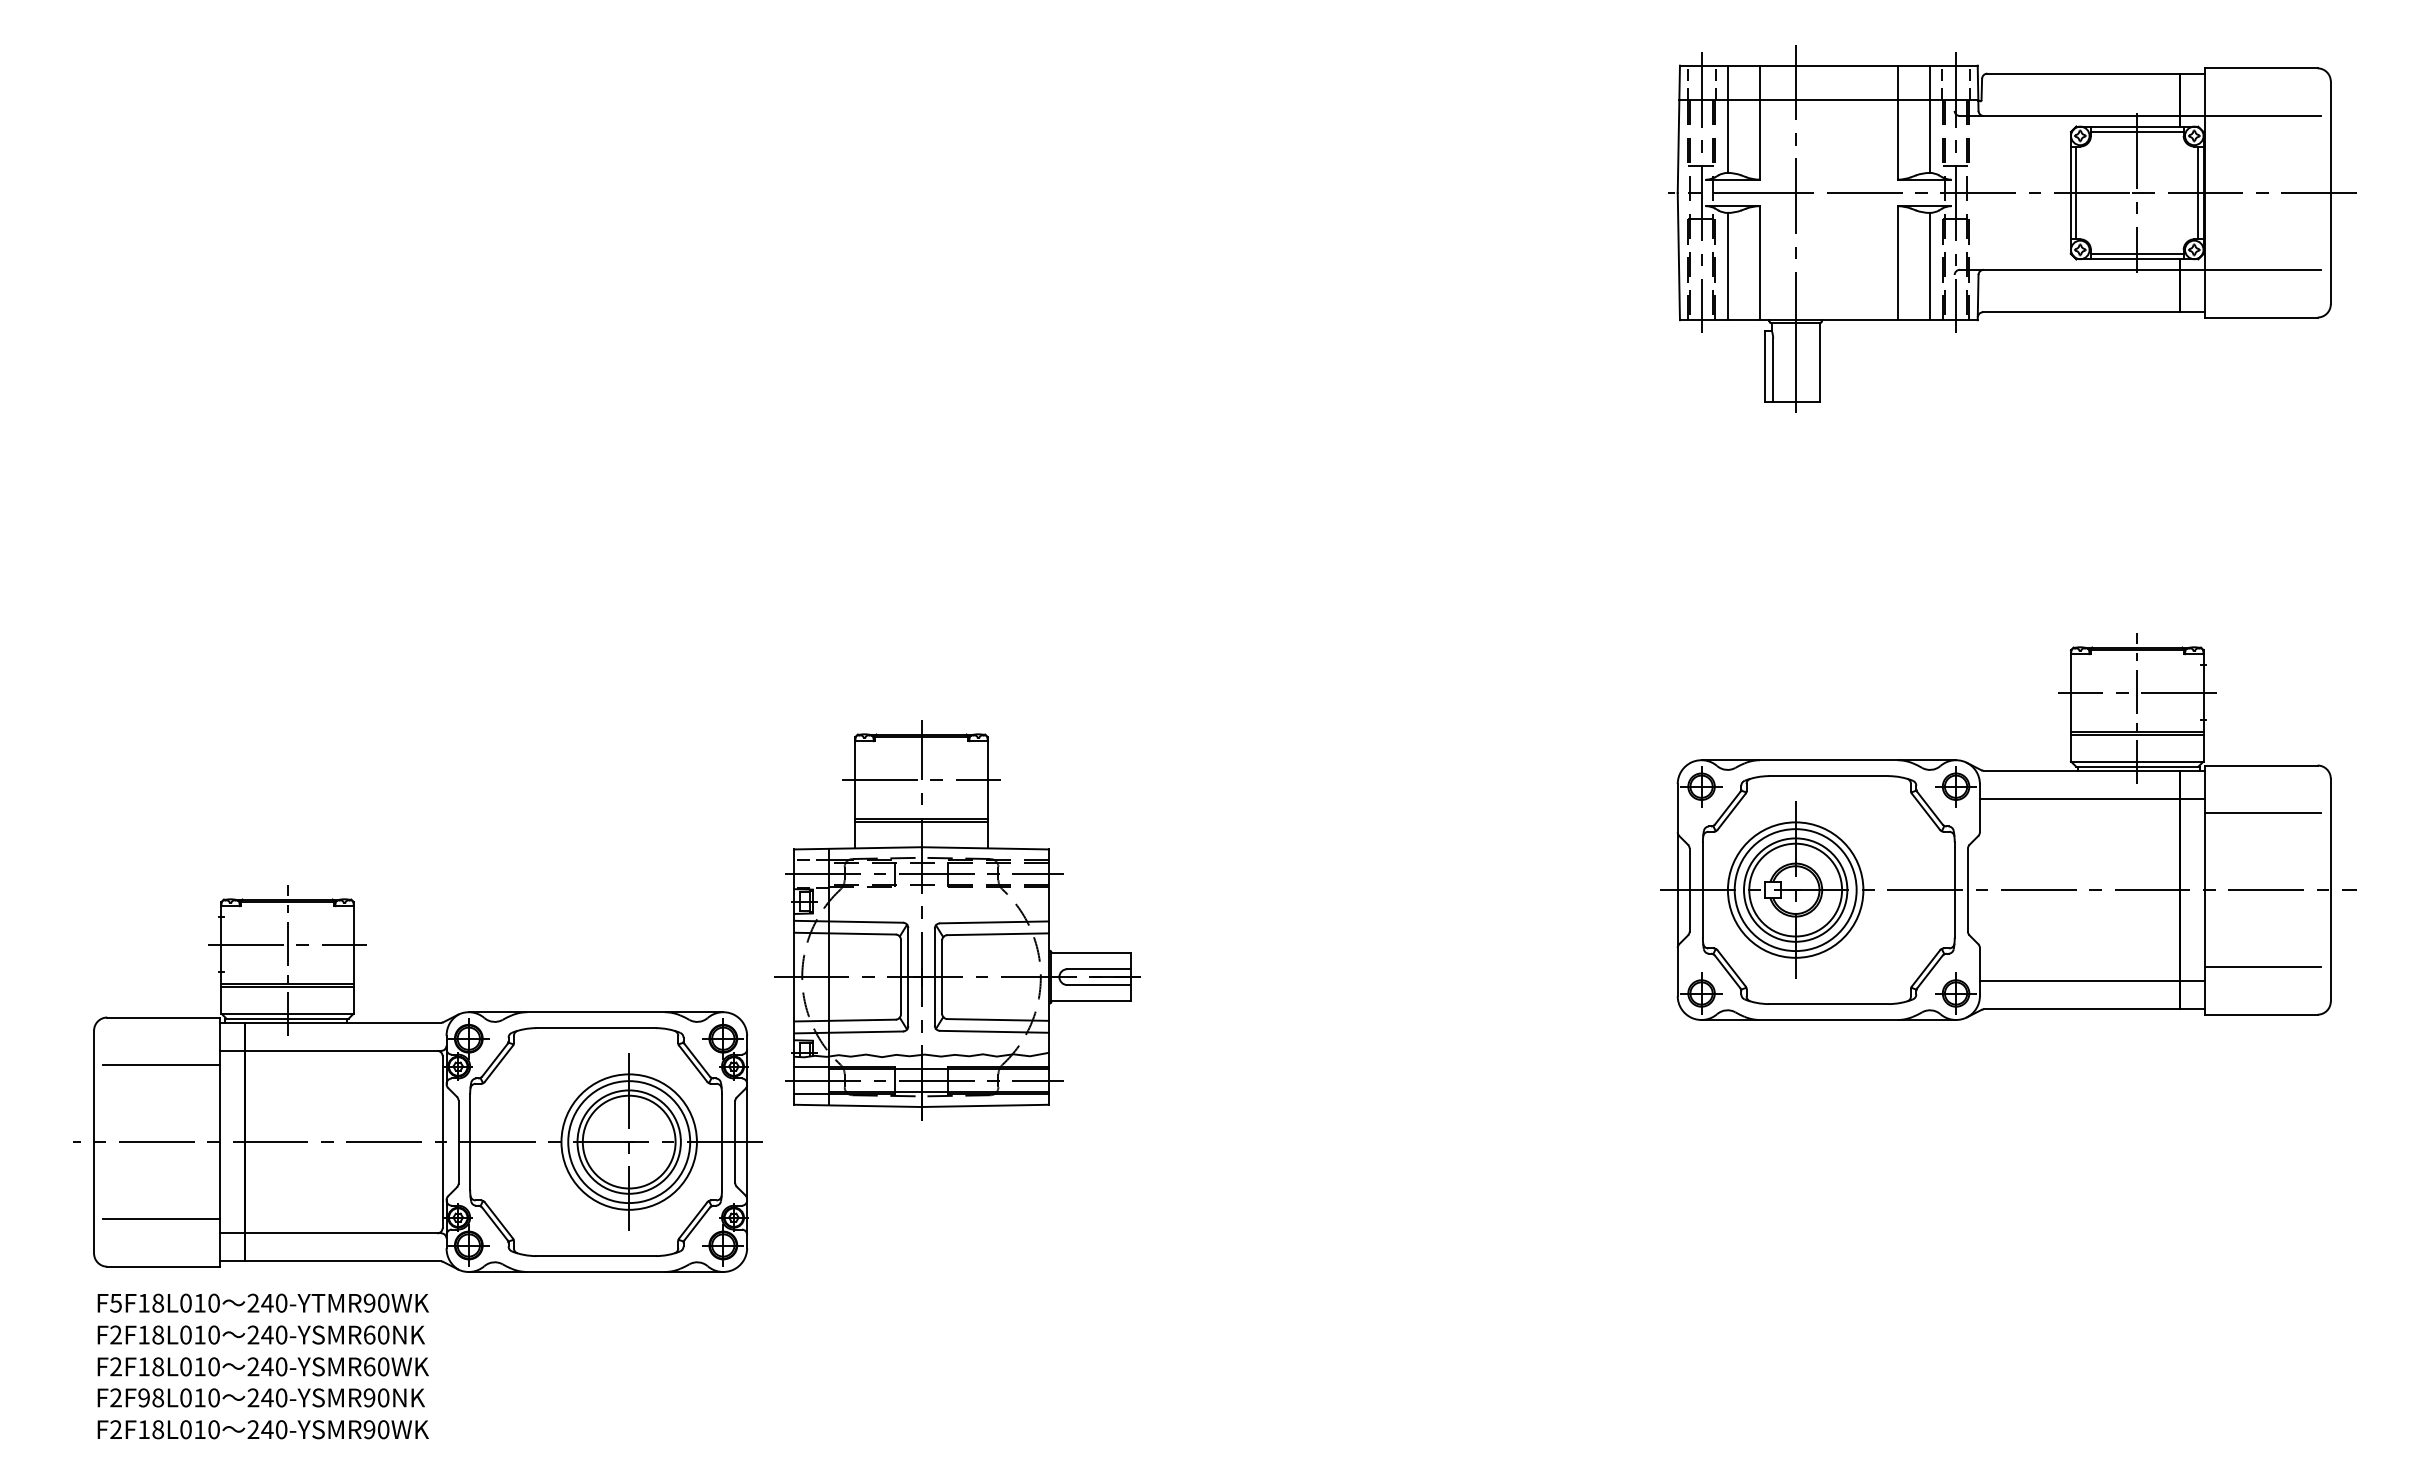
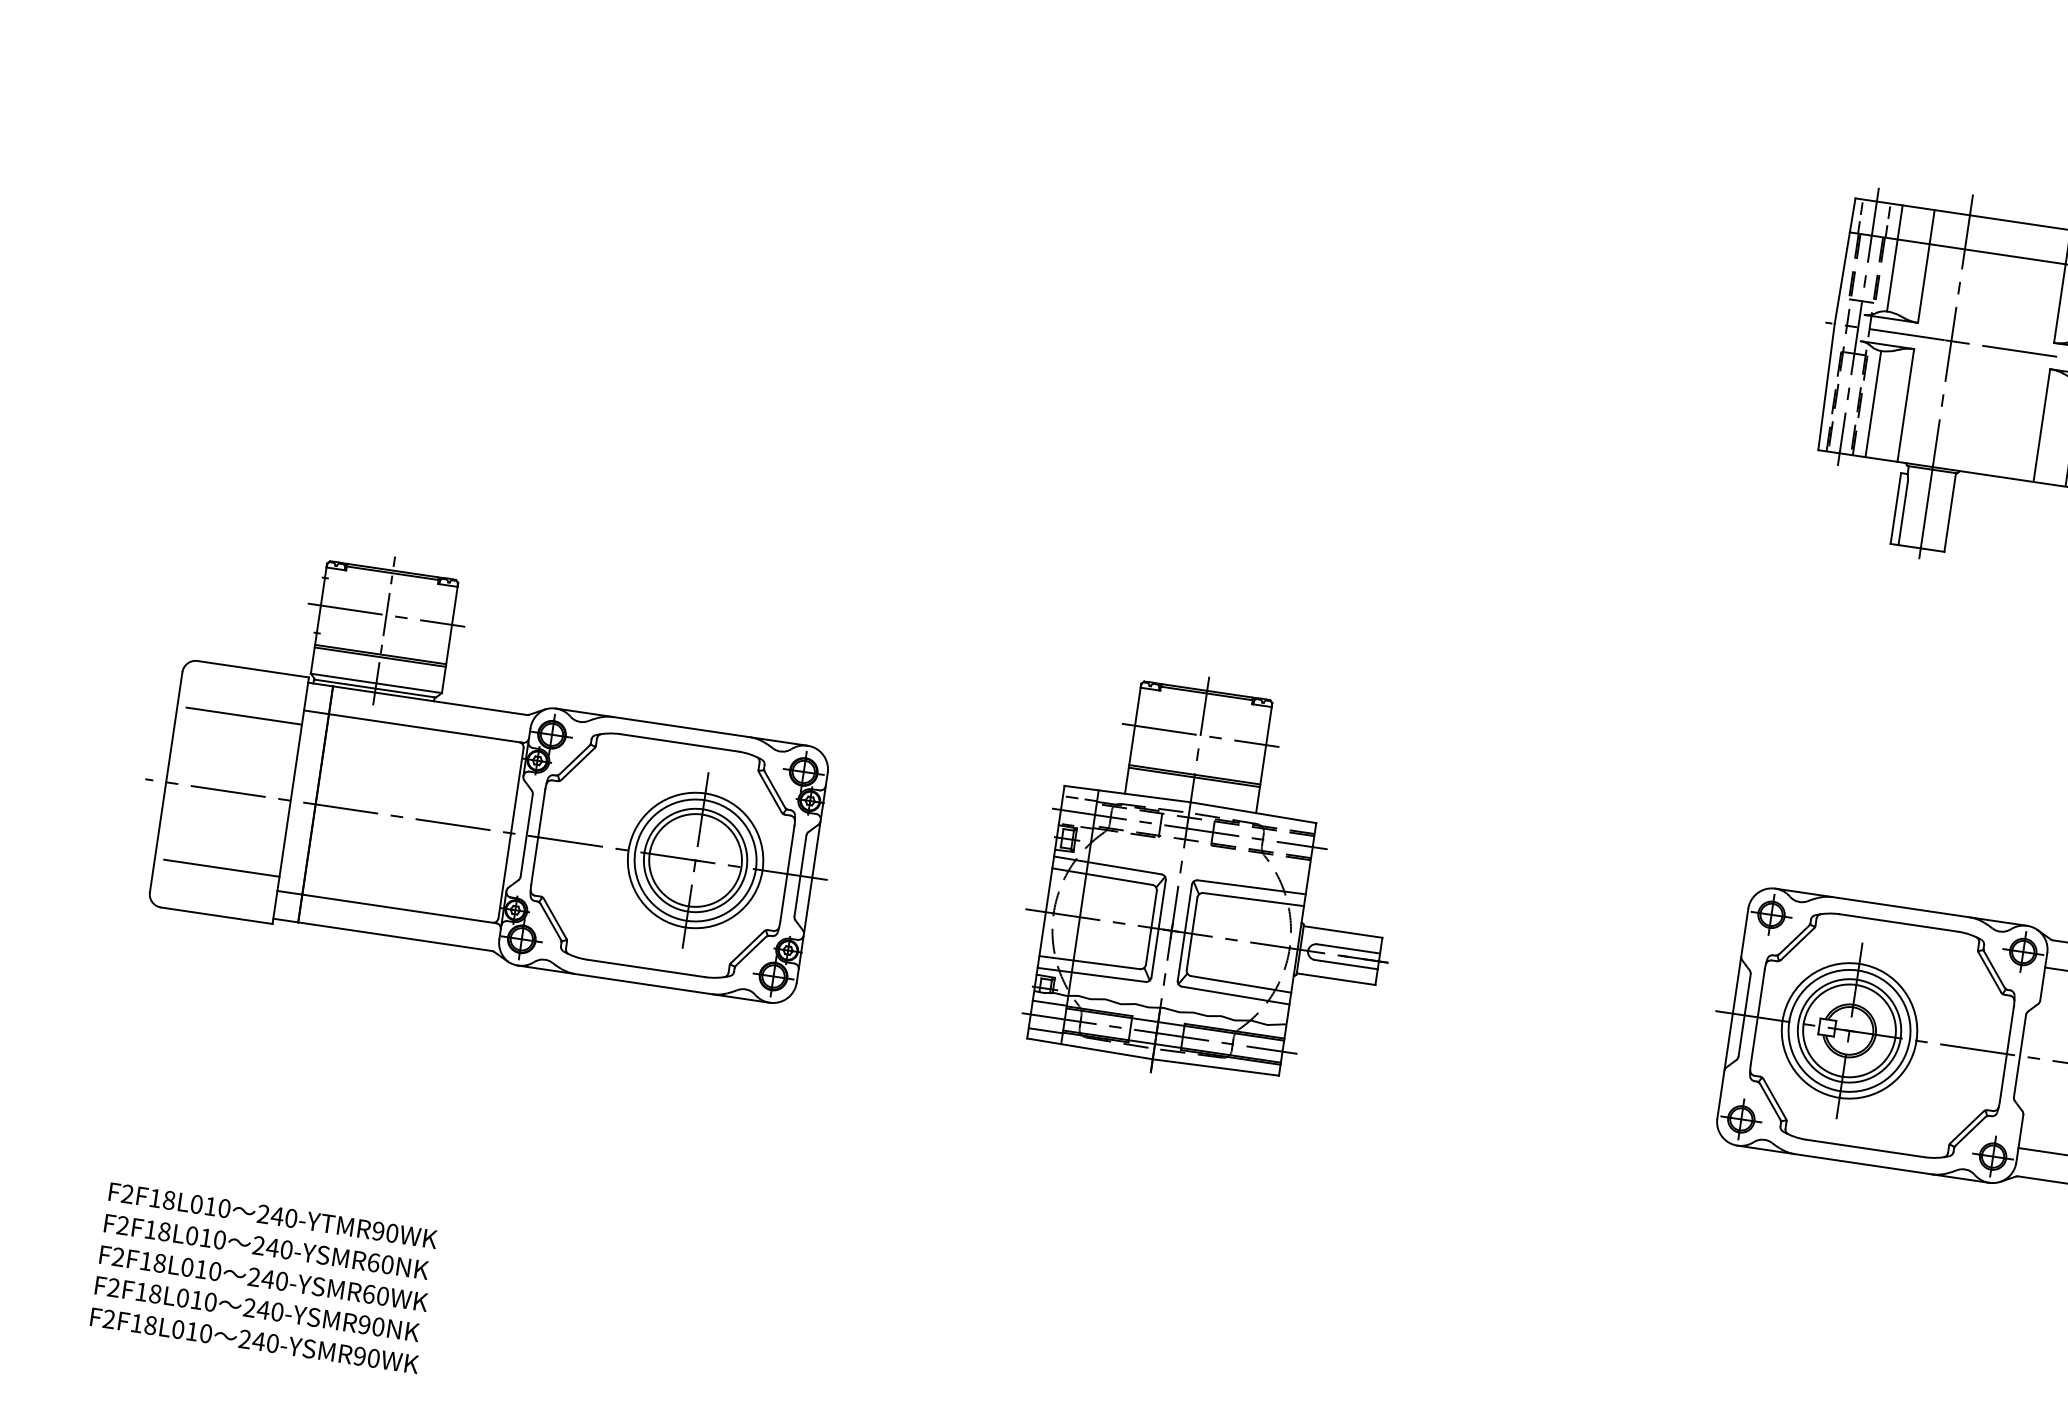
part: (957, 920) -> (1215, 880), moved
part: (417, 1078) -> (495, 766), moved
text: (115, 1302) -> (127, 1193), F5F18L010 -> F2F18L010
text: (143, 1397) -> (140, 1291), F2F98L010 -> F2F18L010

